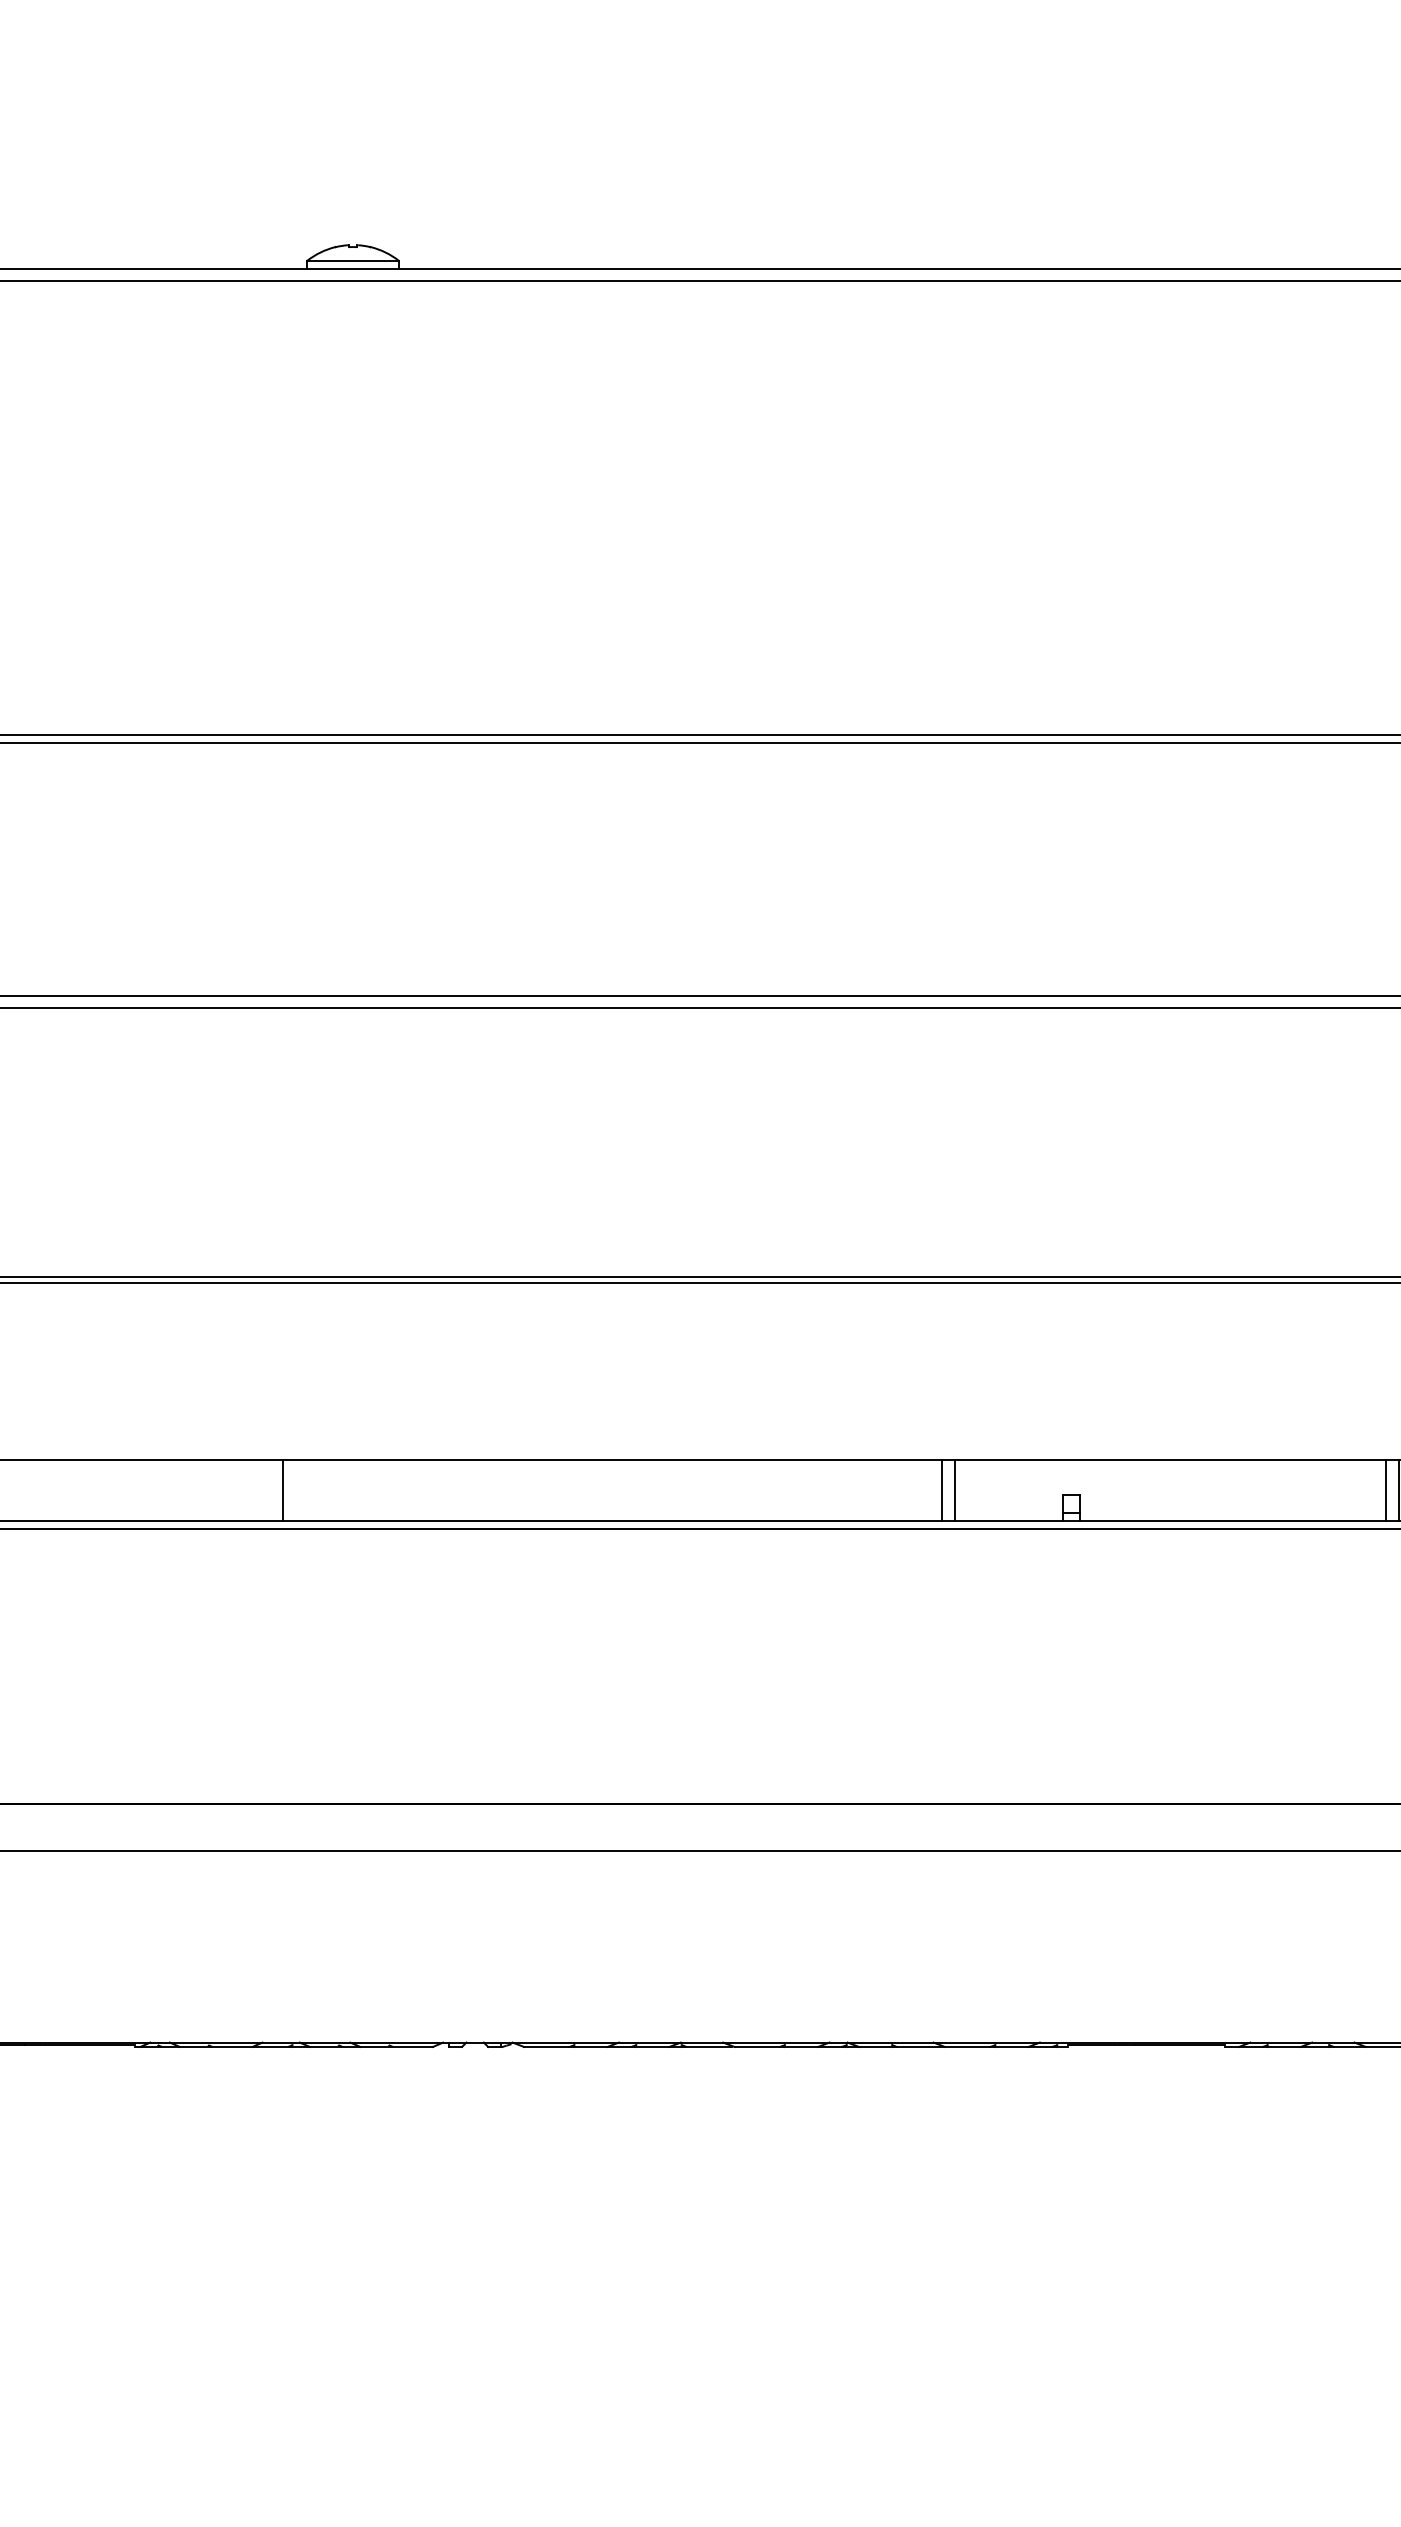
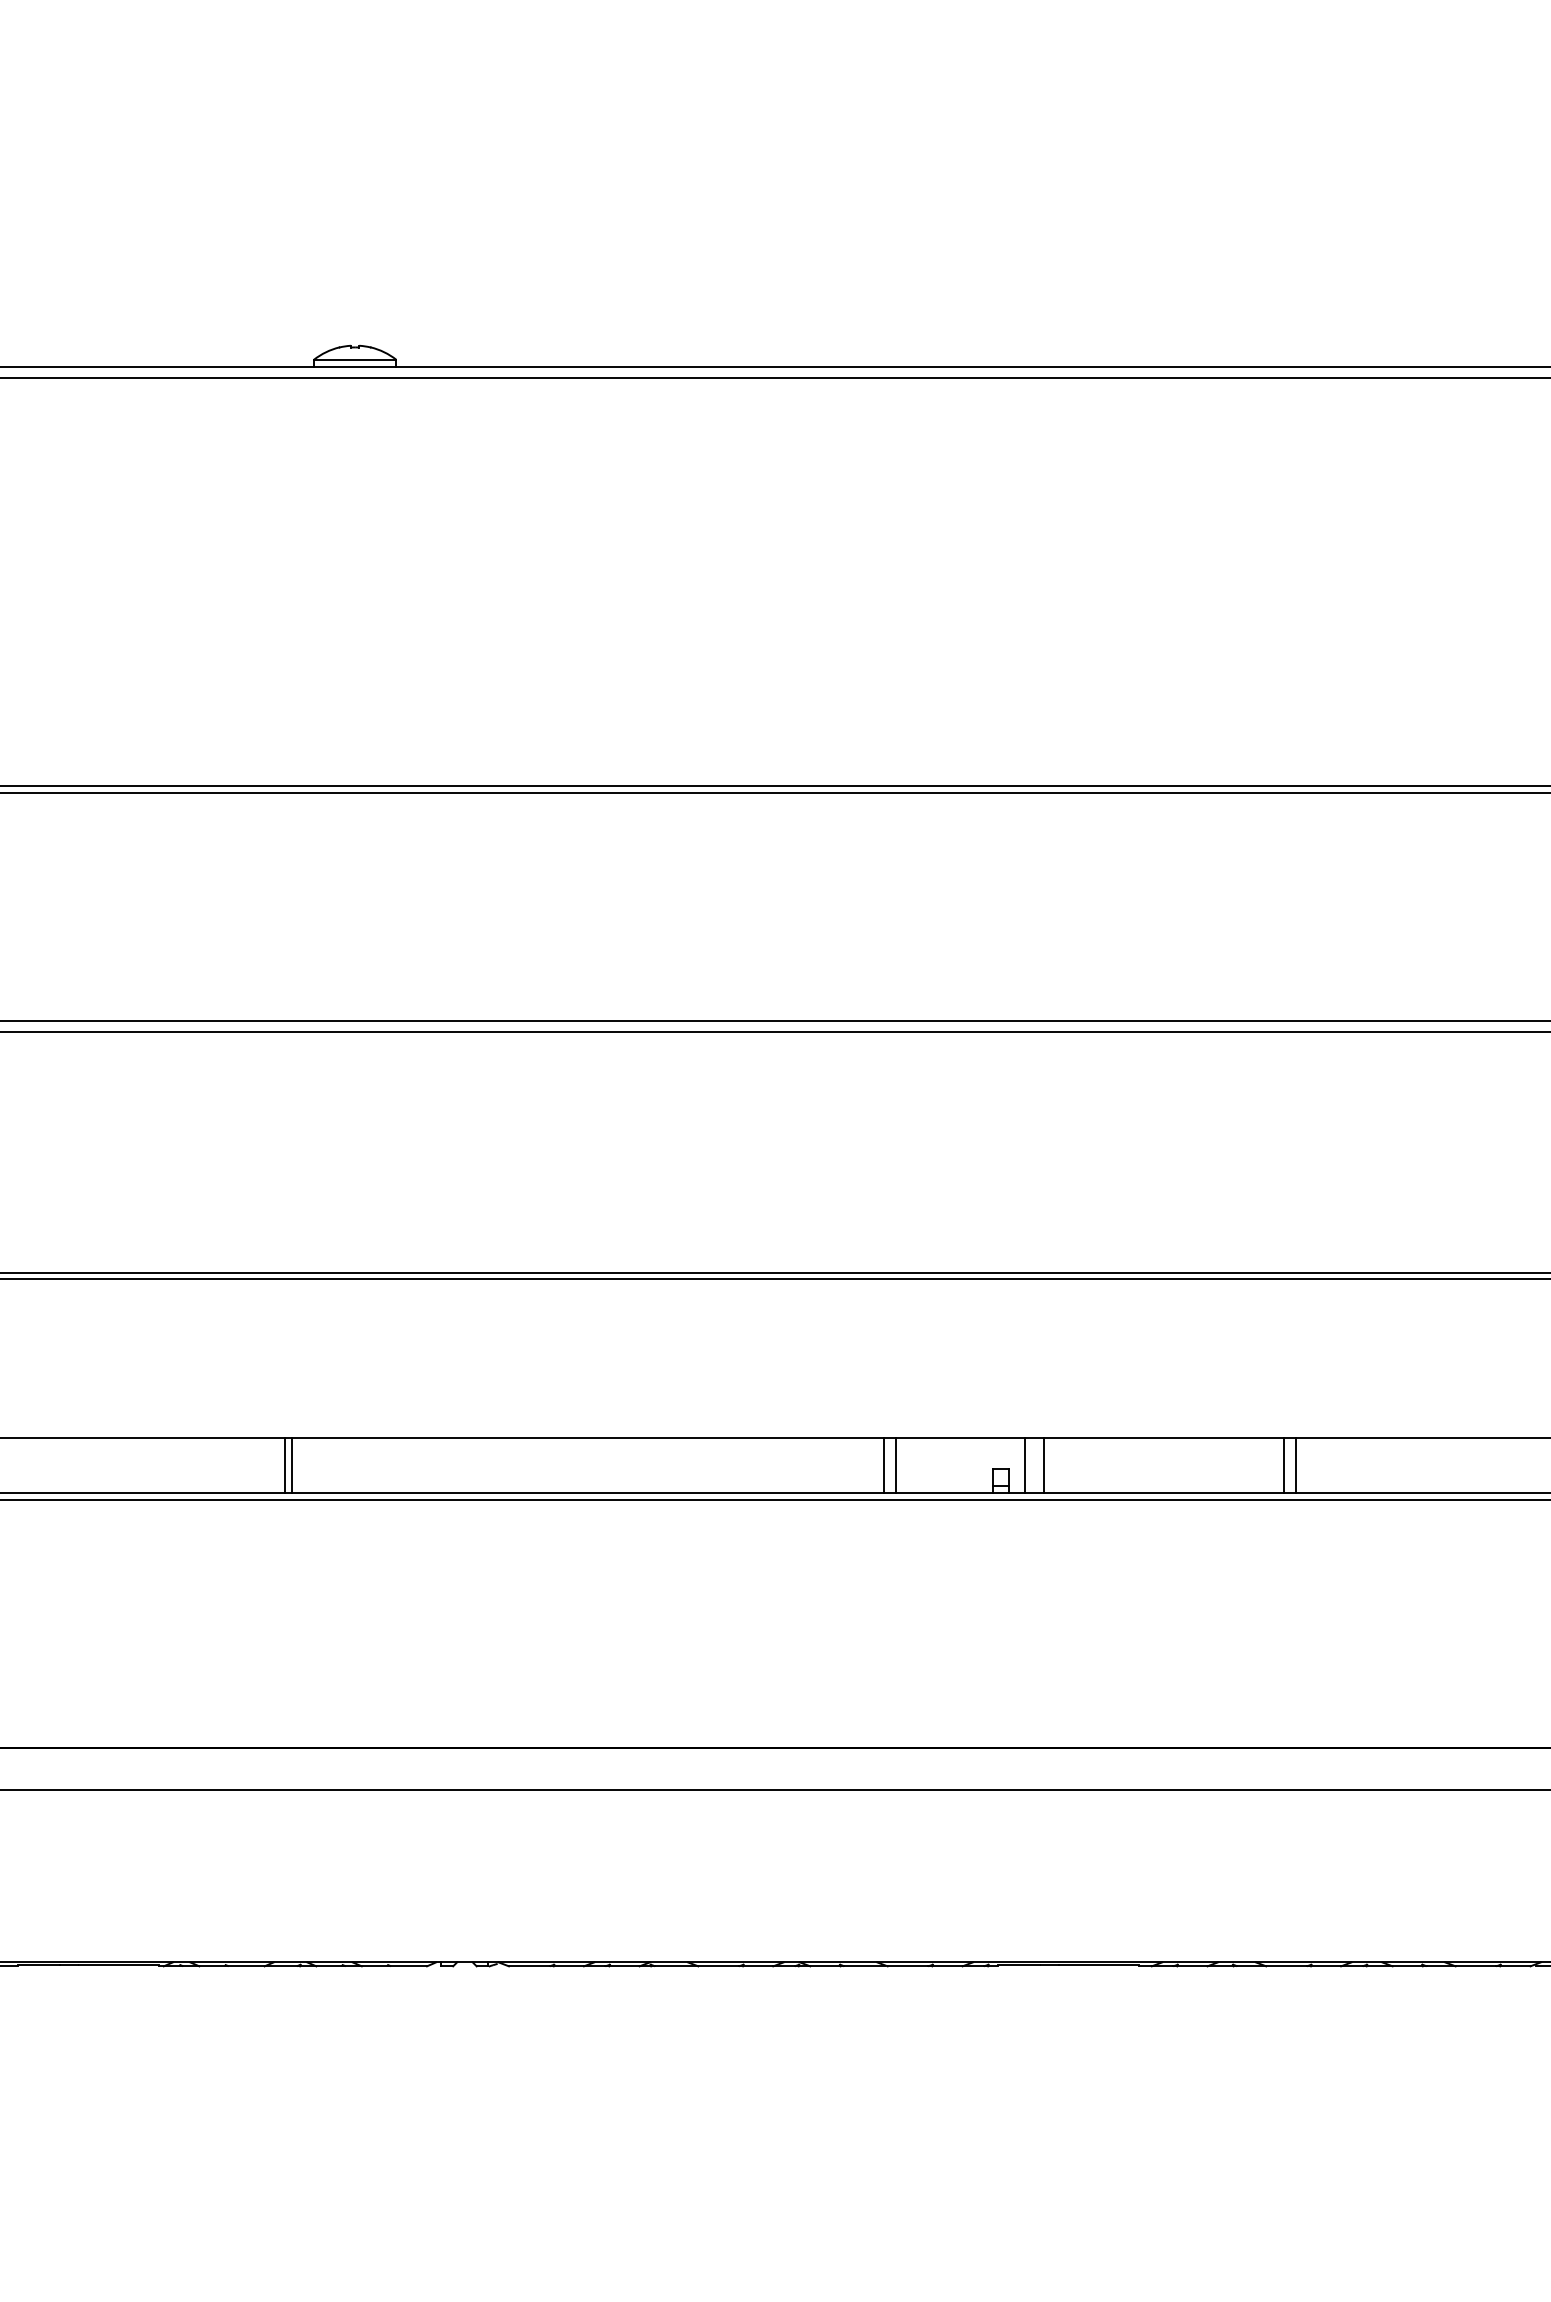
line: (274, 1490) -> (284, 1465), added
line: (1097, 1490) -> (1024, 1465), added
line: (1119, 1490) -> (1044, 1465), added

